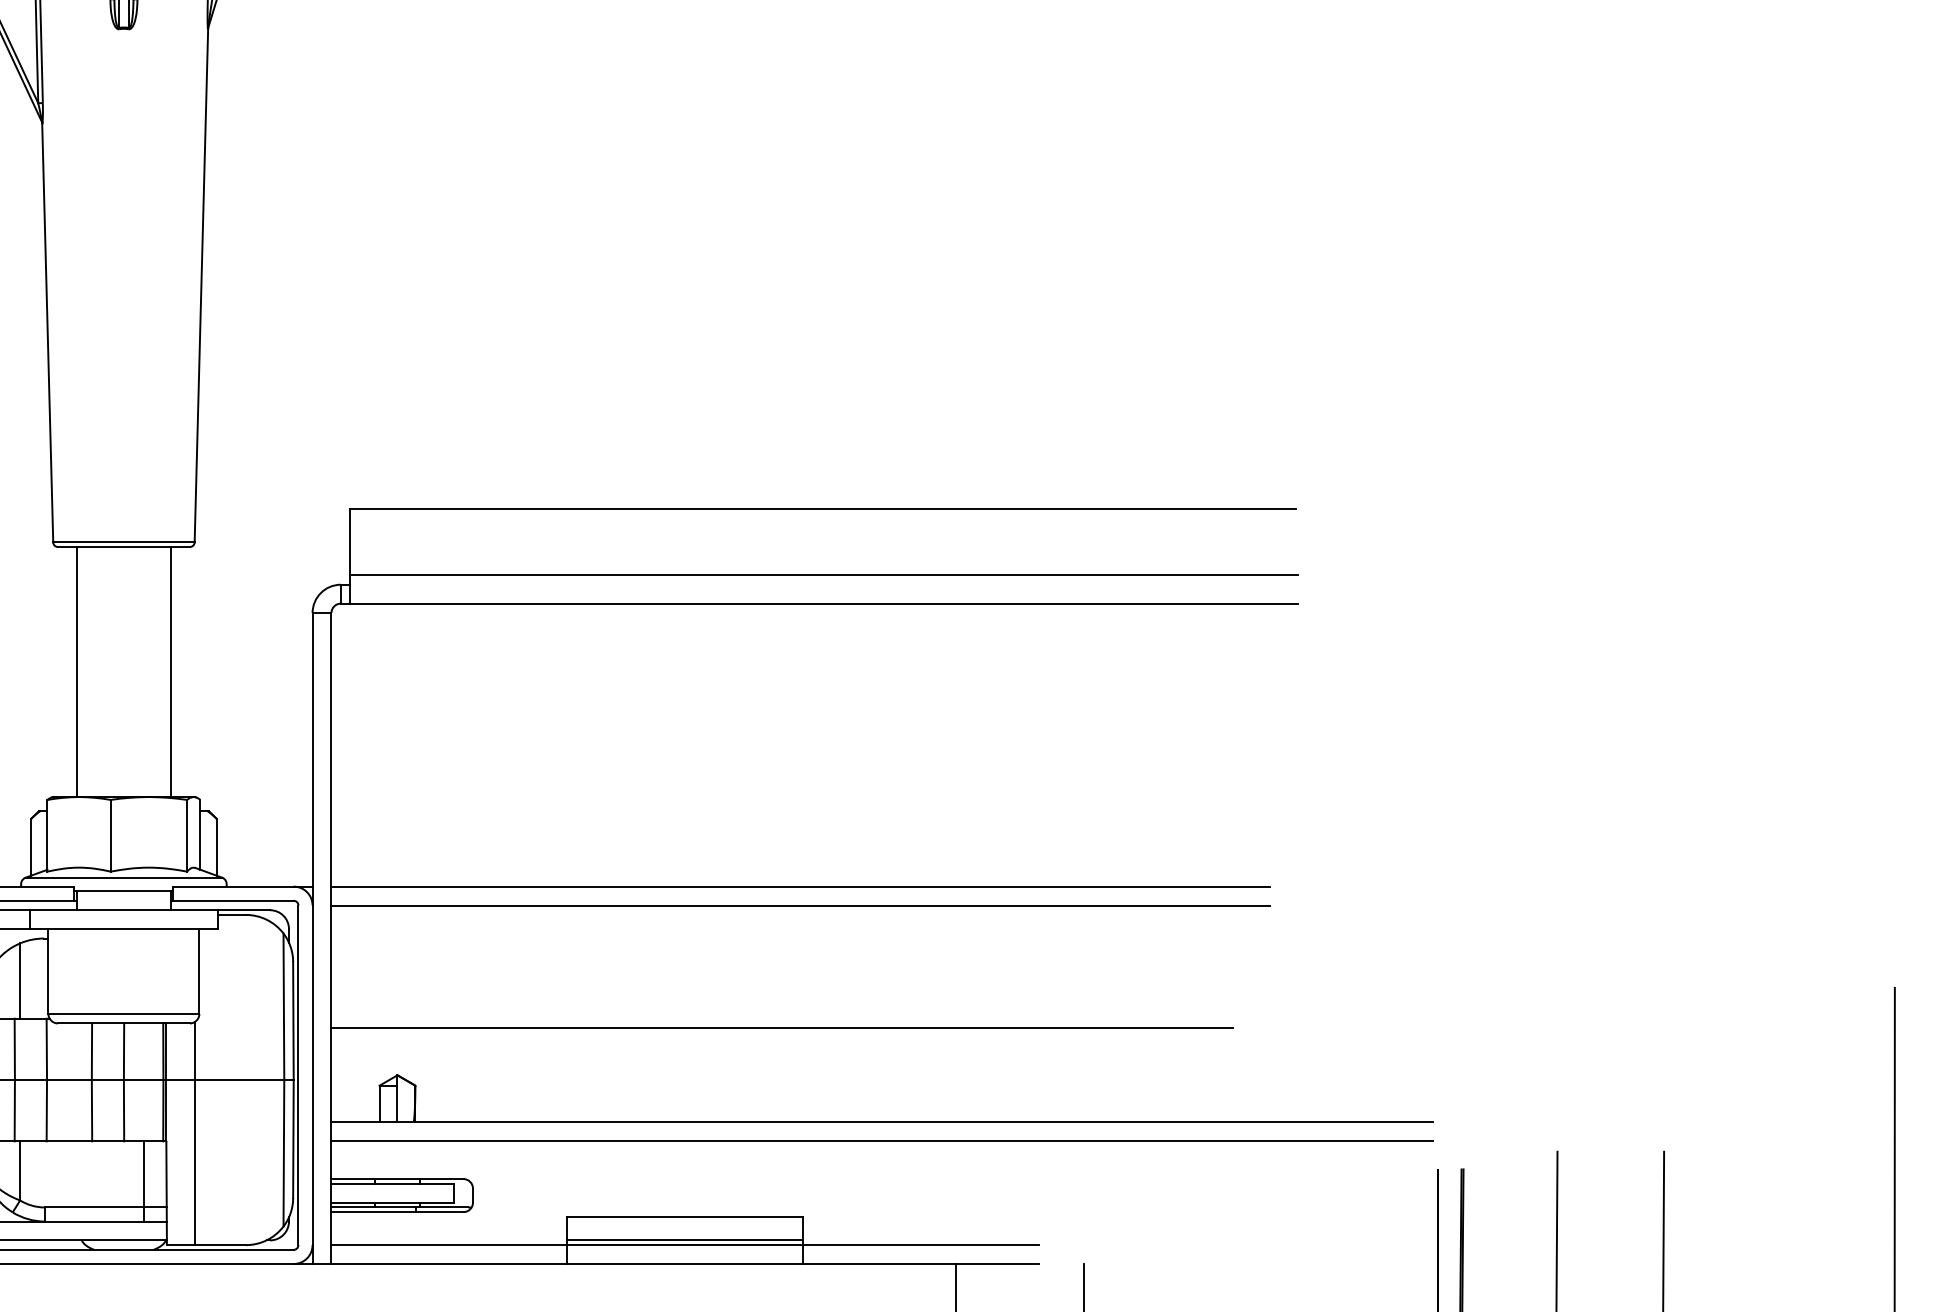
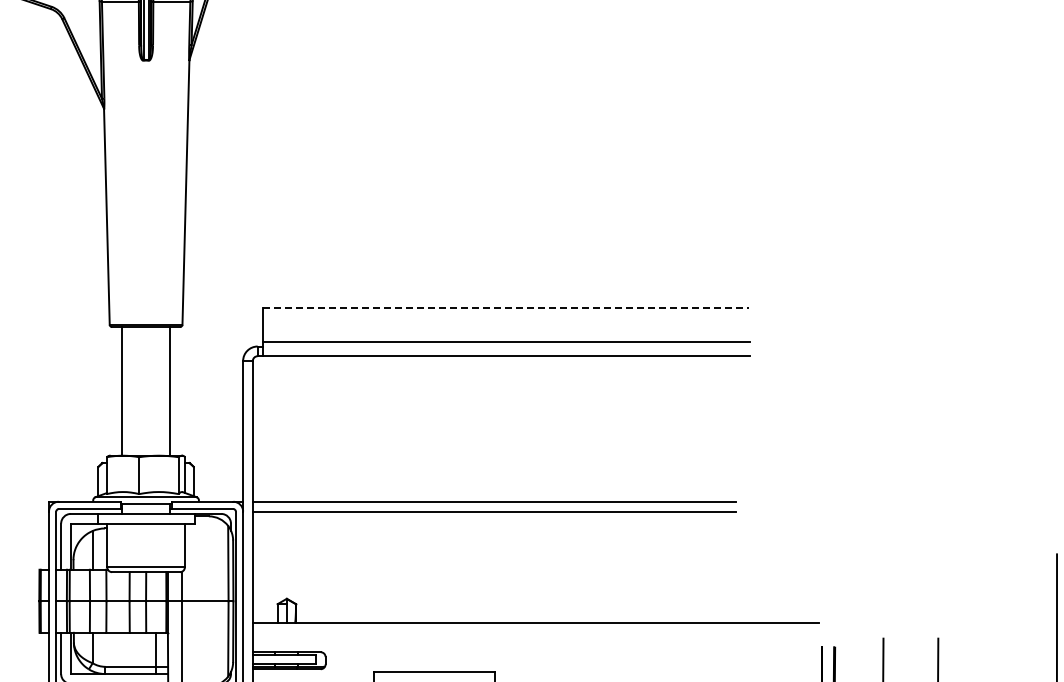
line: (824, 508) -> (506, 307), solid -> dashed
line: (781, 1027) -> (484, 574), removed
line: (880, 1140) -> (535, 632), removed

